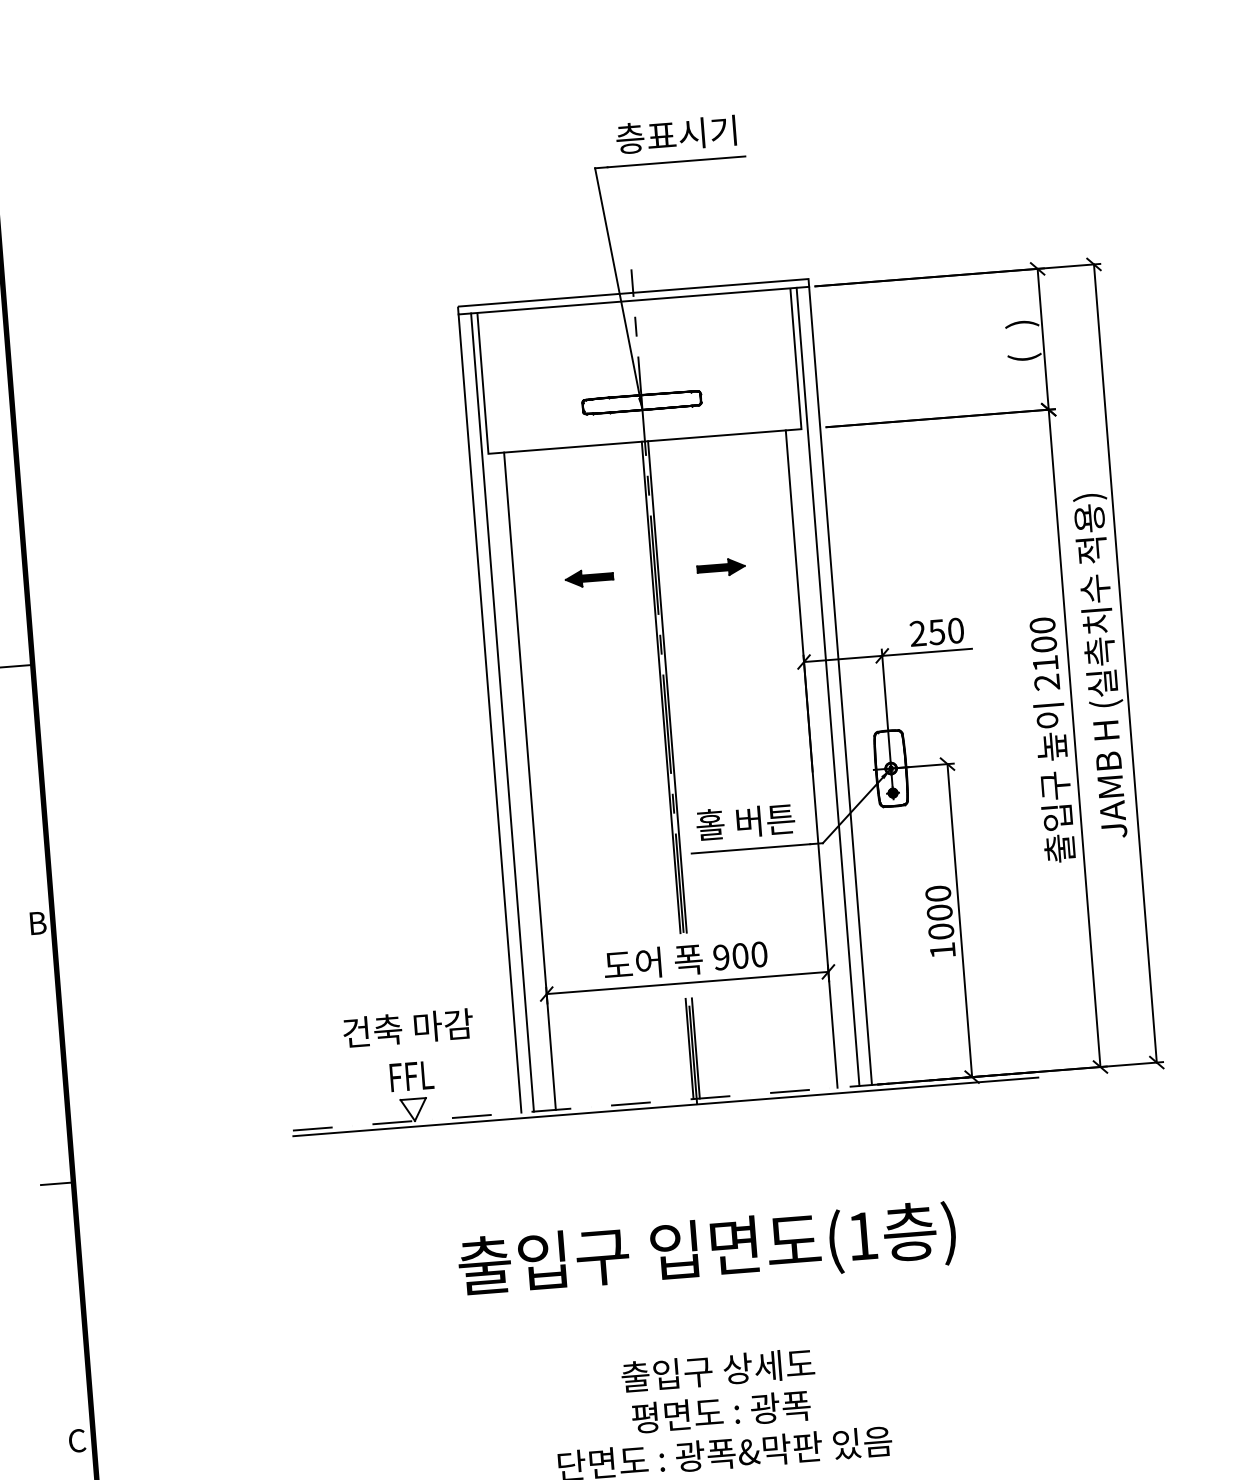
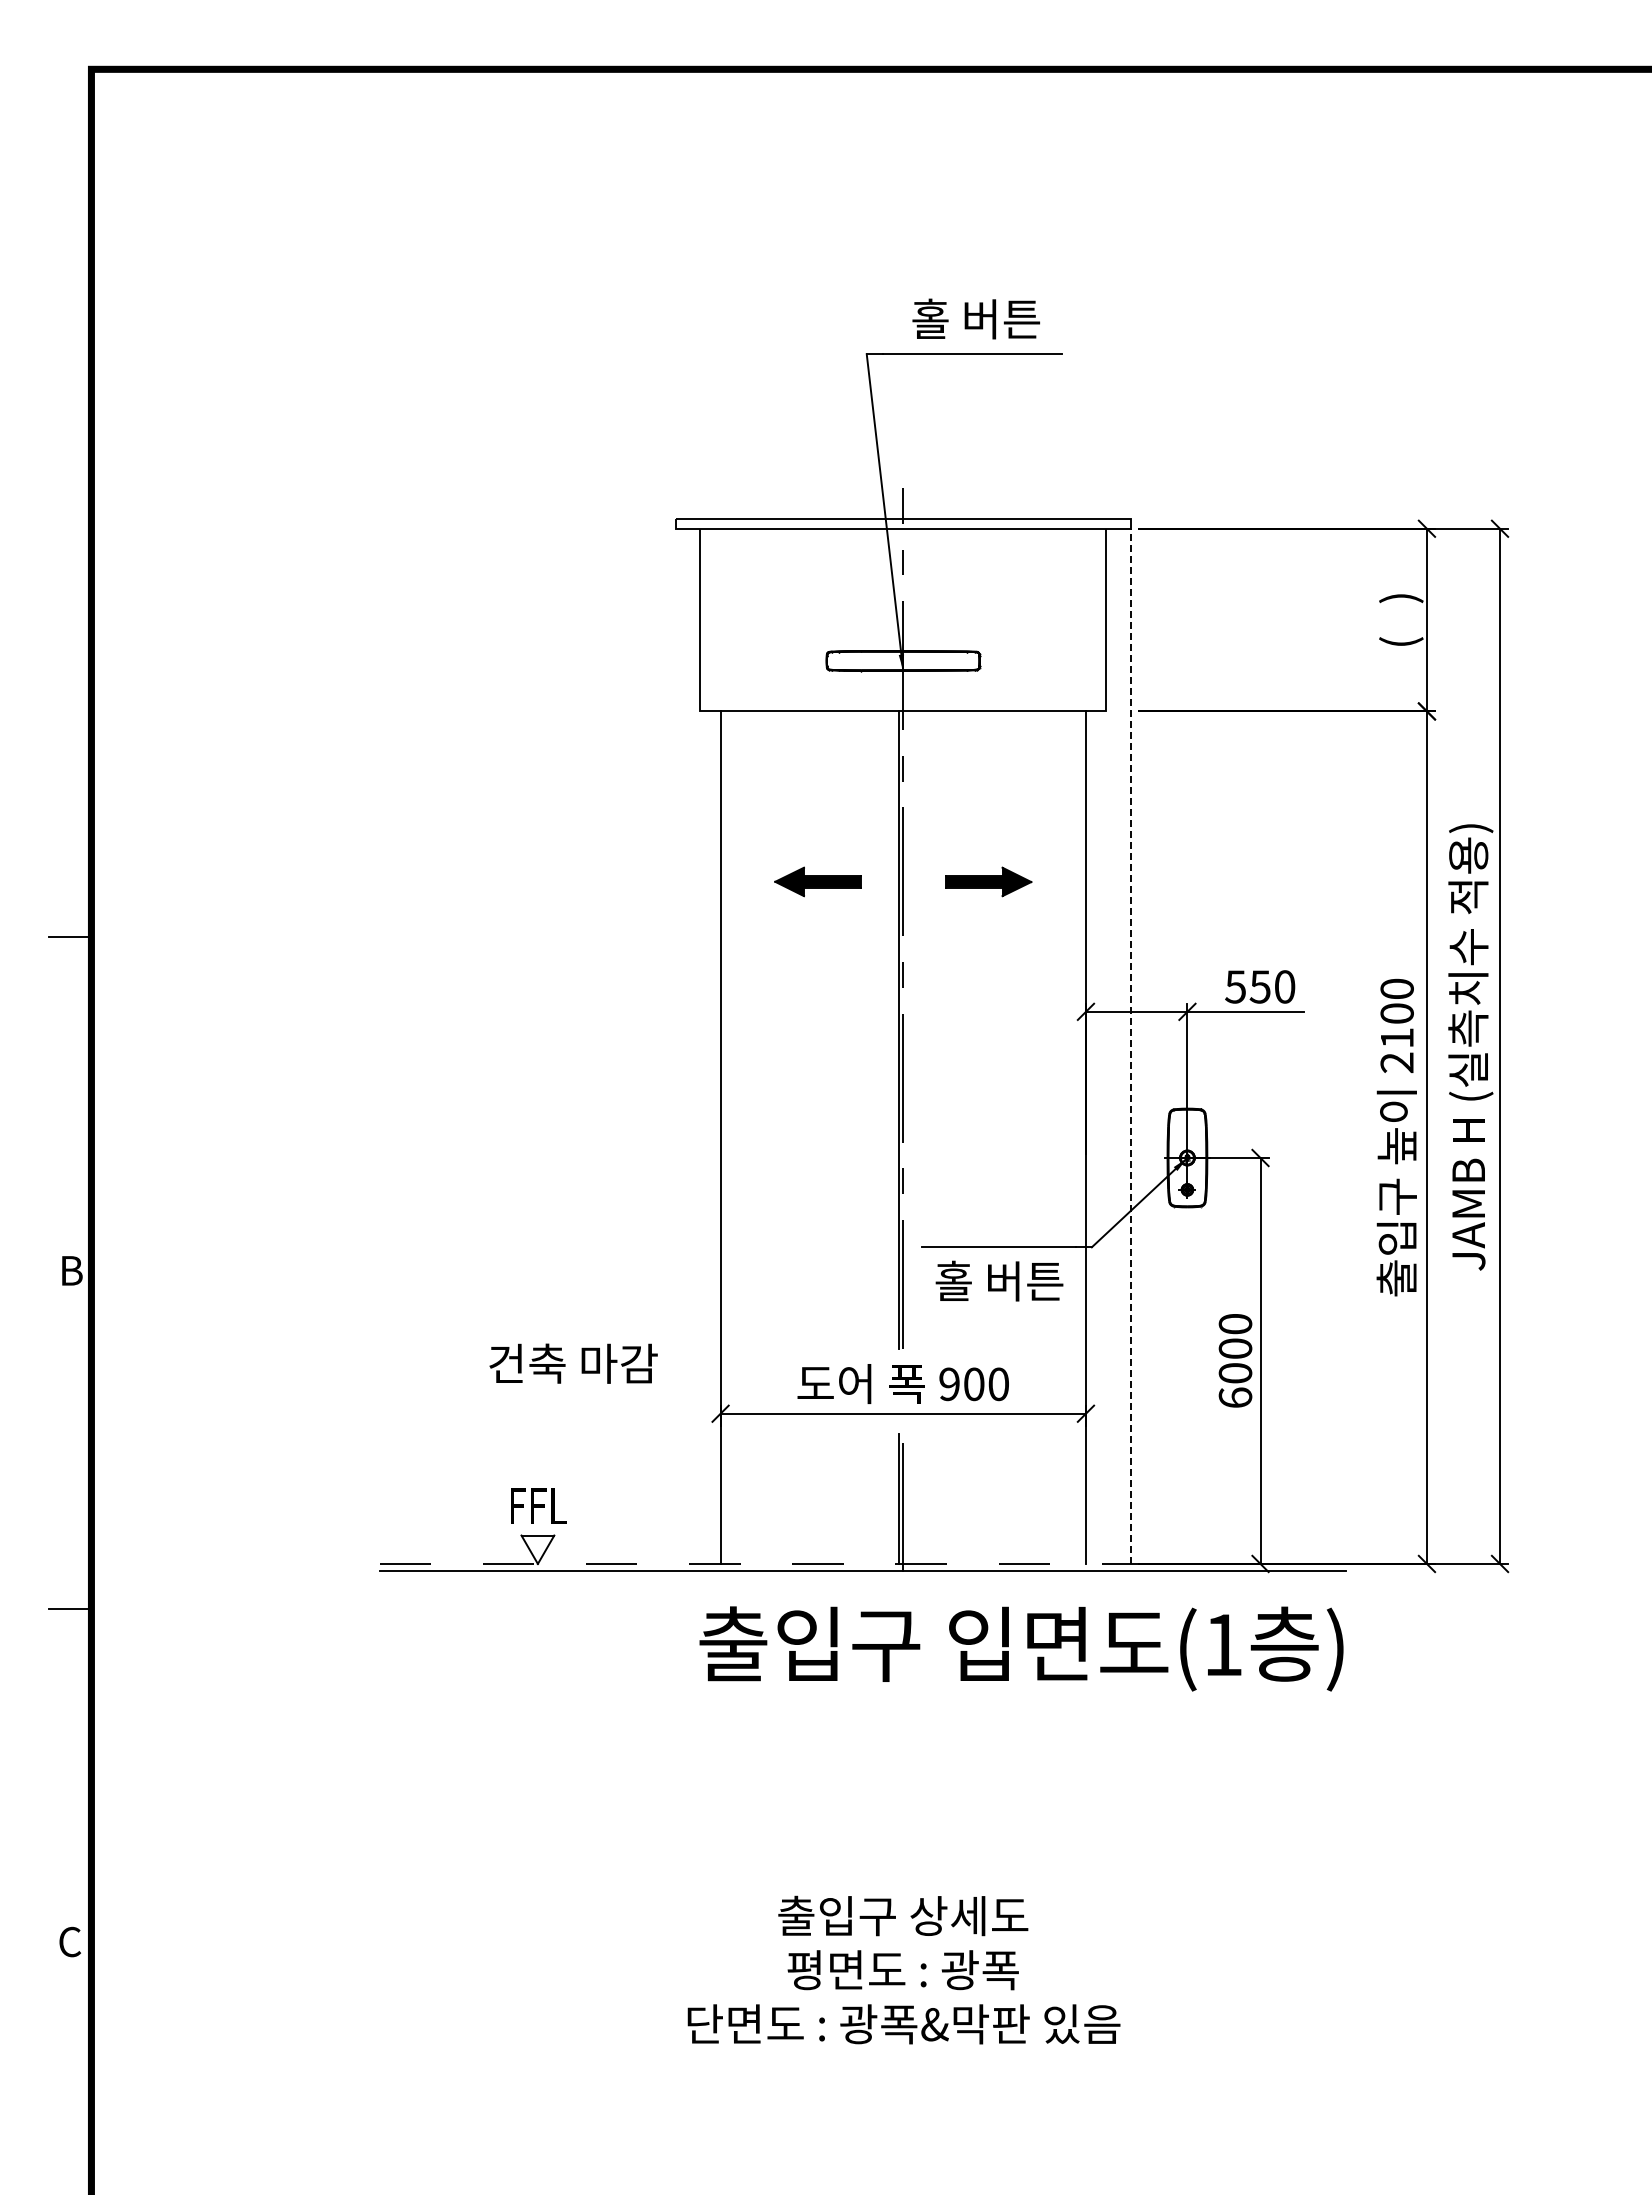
text: (676, 134) -> (974, 318), 층표시기 -> 홀 버튼
part: (720, 567) -> (988, 881), size x1.4
part: (589, 577) -> (817, 881), size x1.4
text: (917, 633) -> (1235, 986), 250 -> 550
line: (667, 686) -> (907, 1029), removed
line: (828, 686) -> (1114, 1045), removed
line: (840, 686) -> (1130, 1046), solid -> dashed
line: (502, 711) -> (692, 1045), removed
line: (489, 712) -> (675, 1045), removed
text: (745, 821) -> (999, 1280), moved
text: (942, 950) -> (1235, 1397), 1000 -> 6000
text: (408, 1028) -> (573, 1363), moved
line: (695, 1048) -> (907, 1498), removed
text: (707, 1251) -> (1021, 1648), moved

